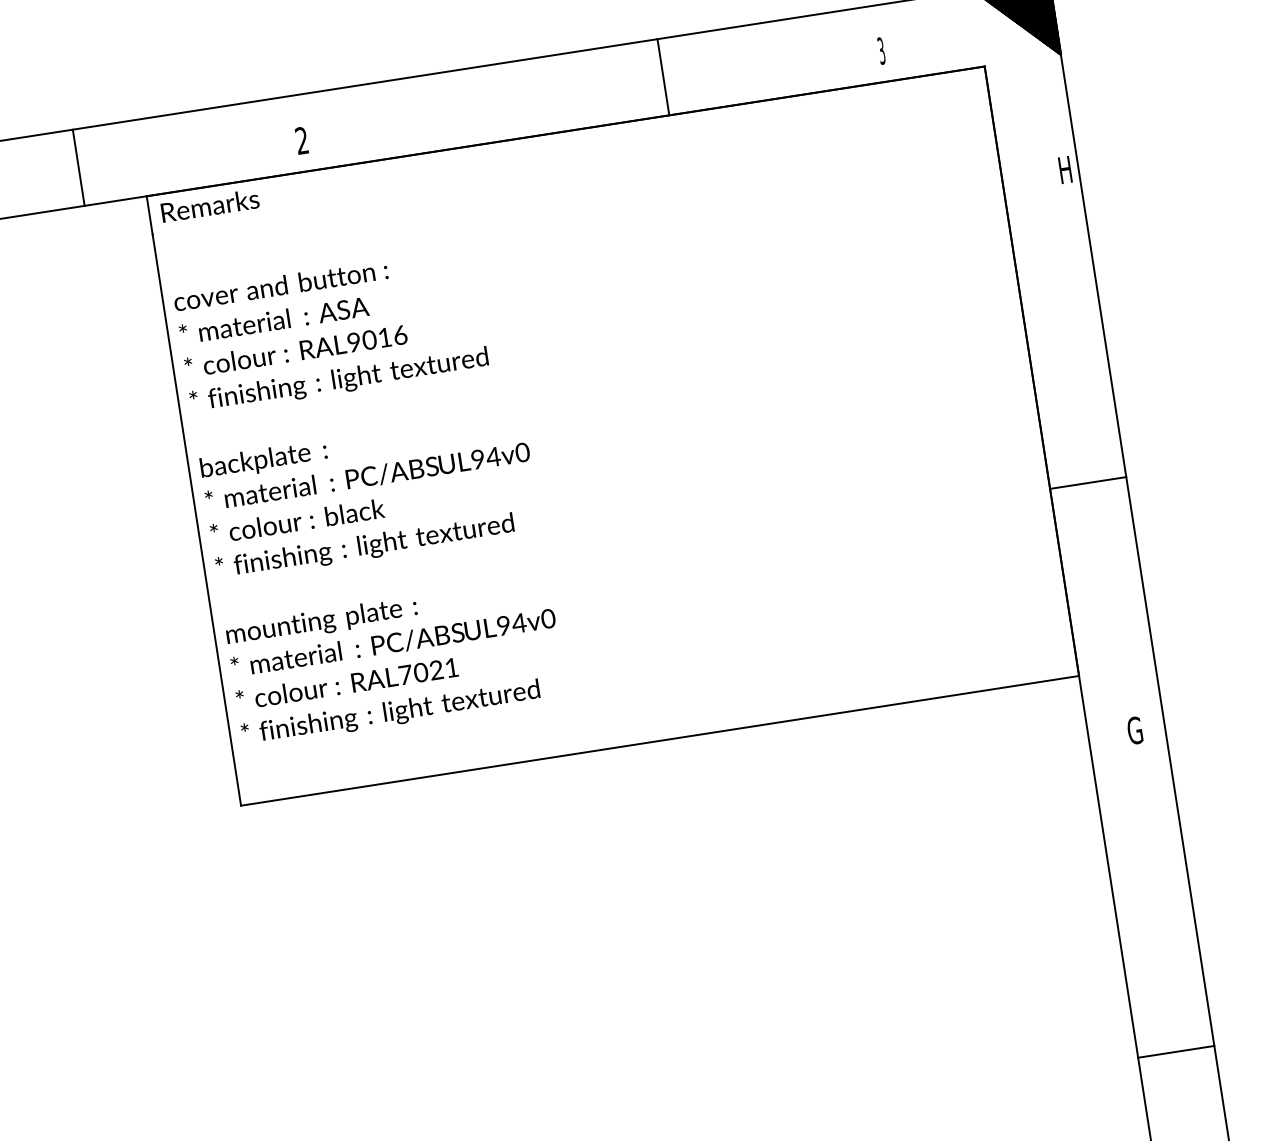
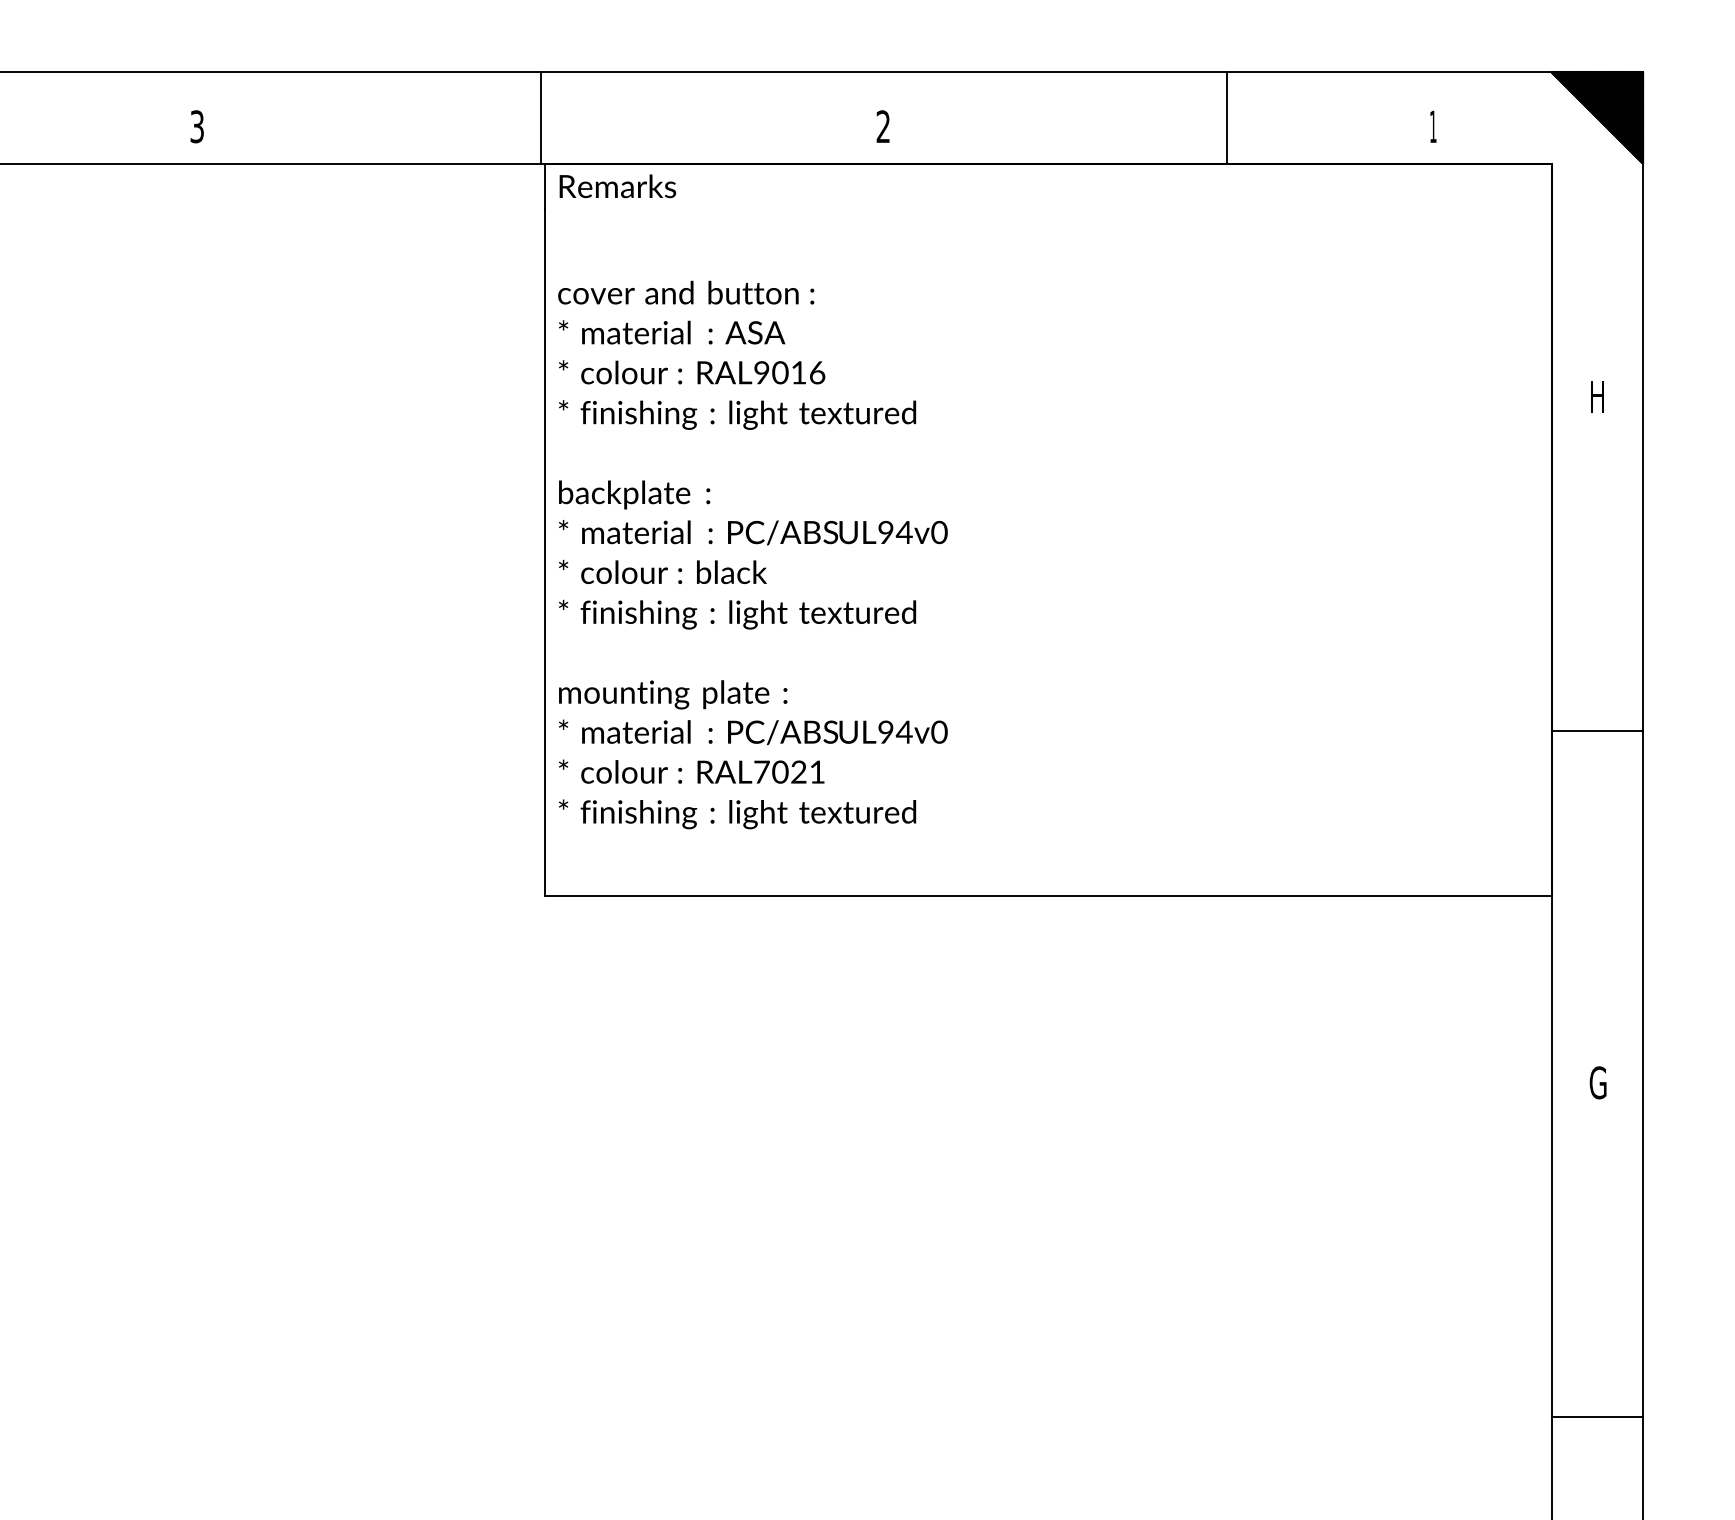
text: (881, 50) -> (1433, 126), 3 -> 1
line: (663, 76) -> (1226, 117), moved
text: (301, 140) -> (882, 126), moved
line: (78, 167) -> (540, 117), moved
text: (1065, 169) -> (1597, 396), moved
line: (1087, 482) -> (1596, 730), moved
text: (1134, 730) -> (1597, 1082), moved
line: (1175, 1052) -> (1596, 1417), moved

